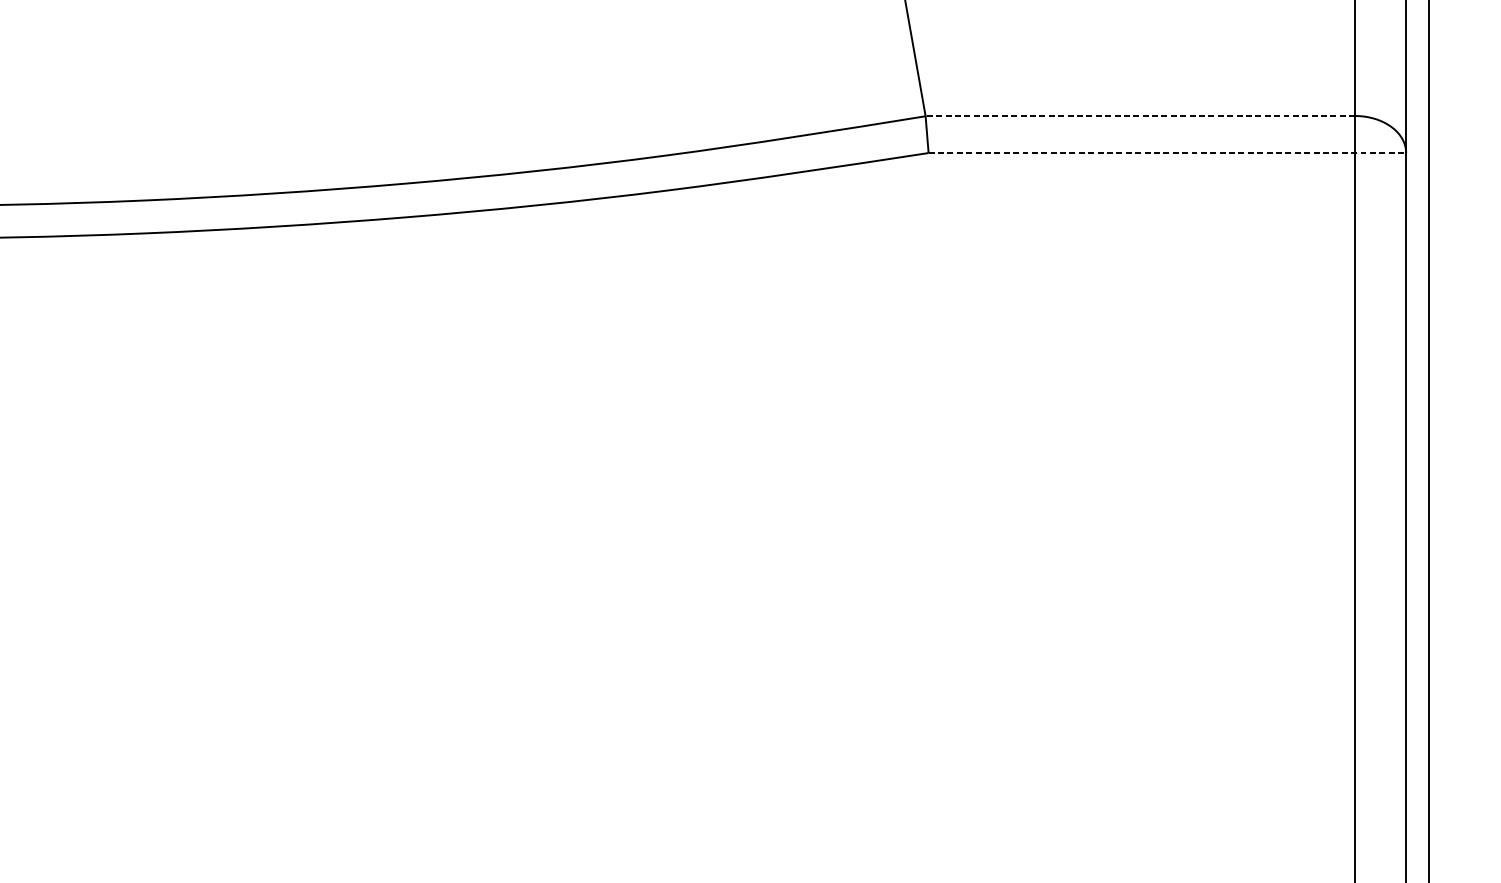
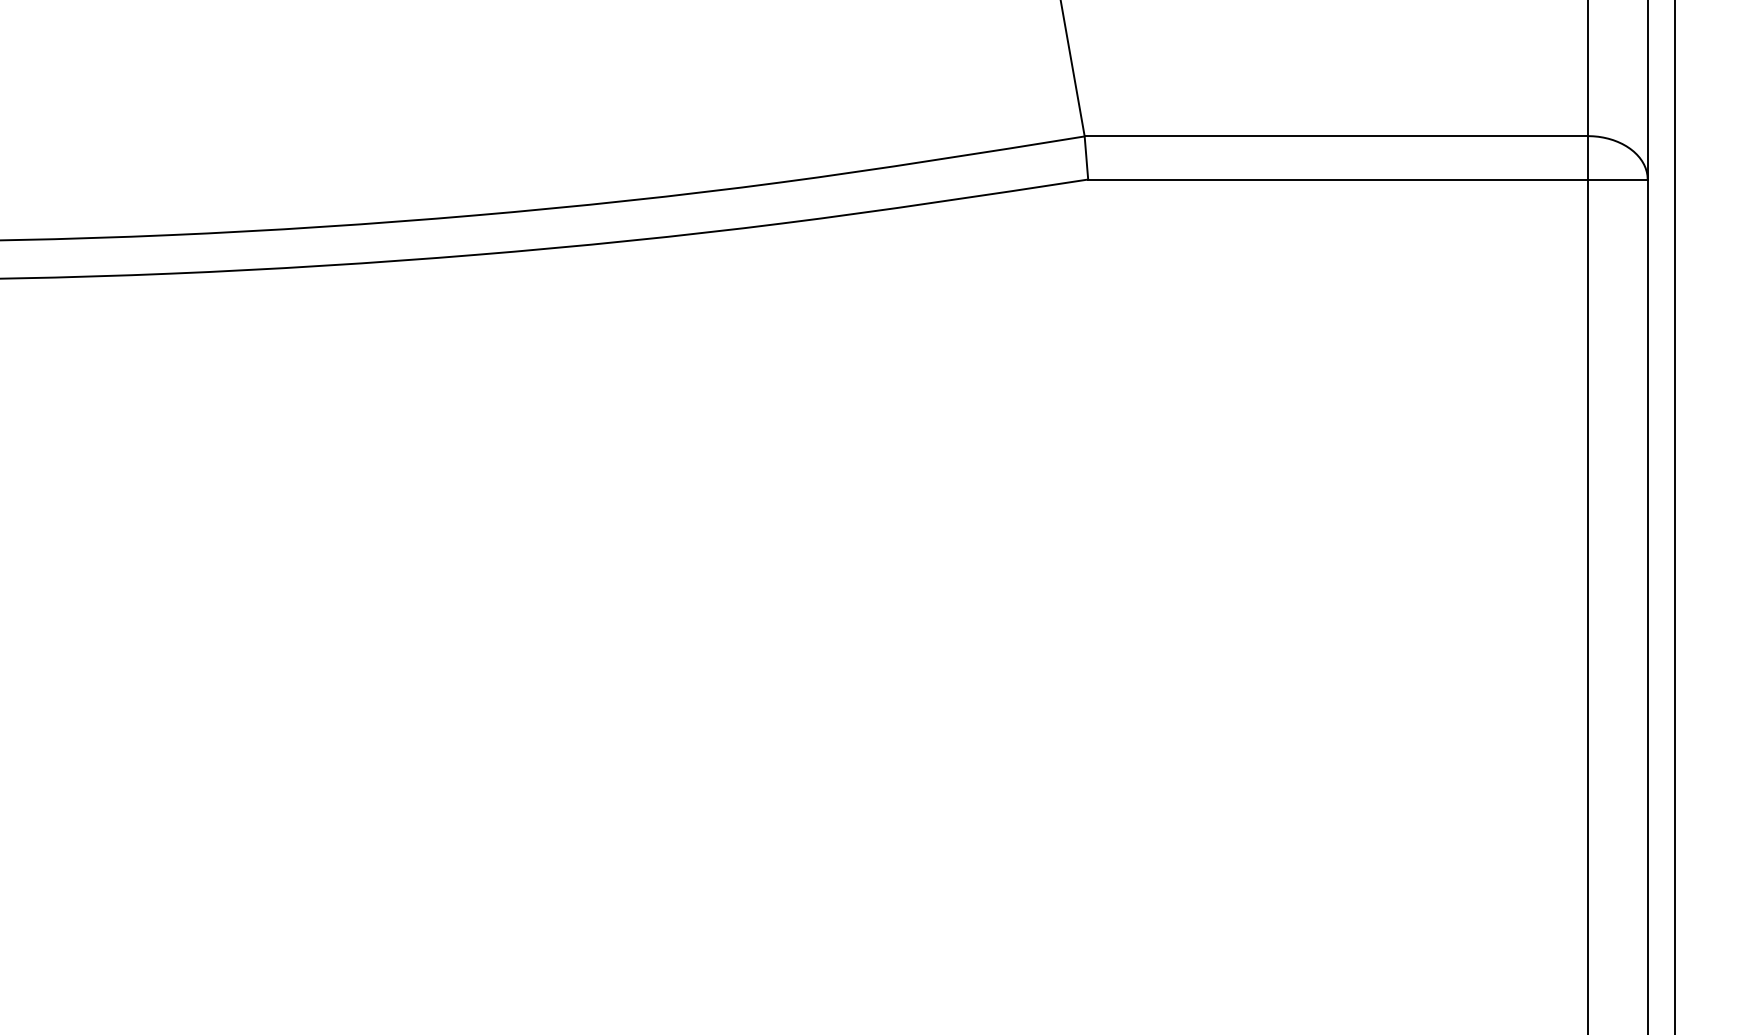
line: (1140, 116) -> (1336, 136), dashed -> solid
line: (1167, 153) -> (1367, 179), dashed -> solid

